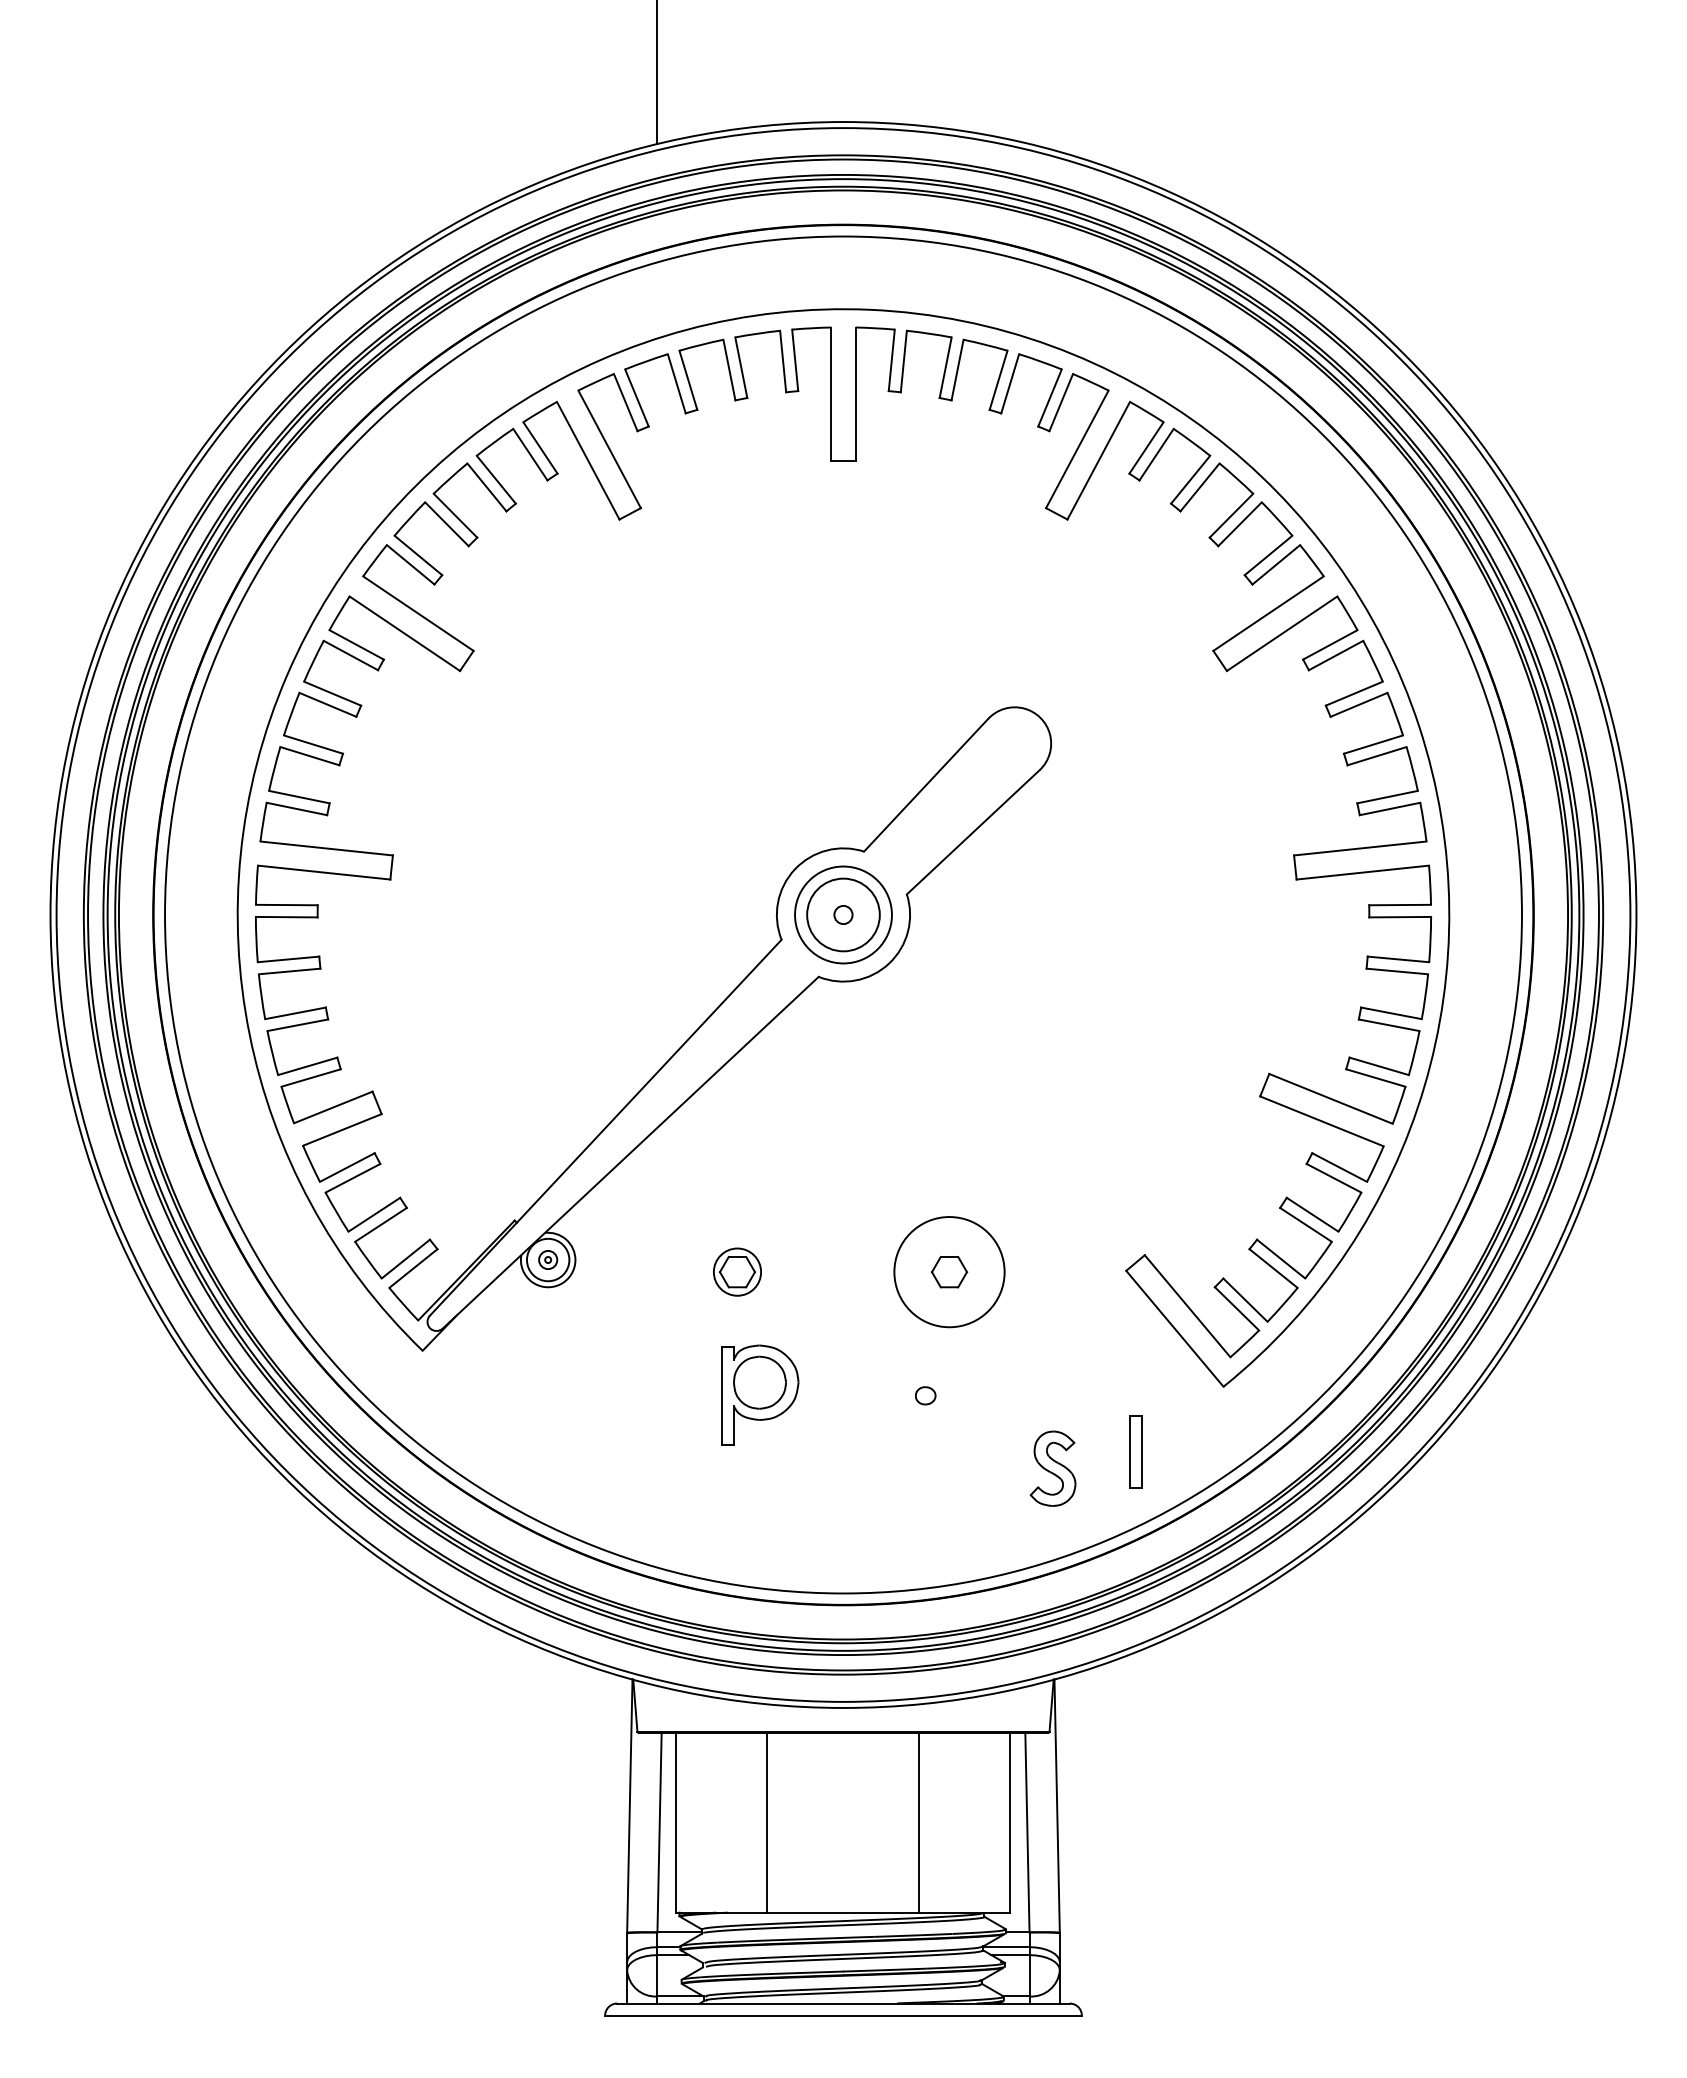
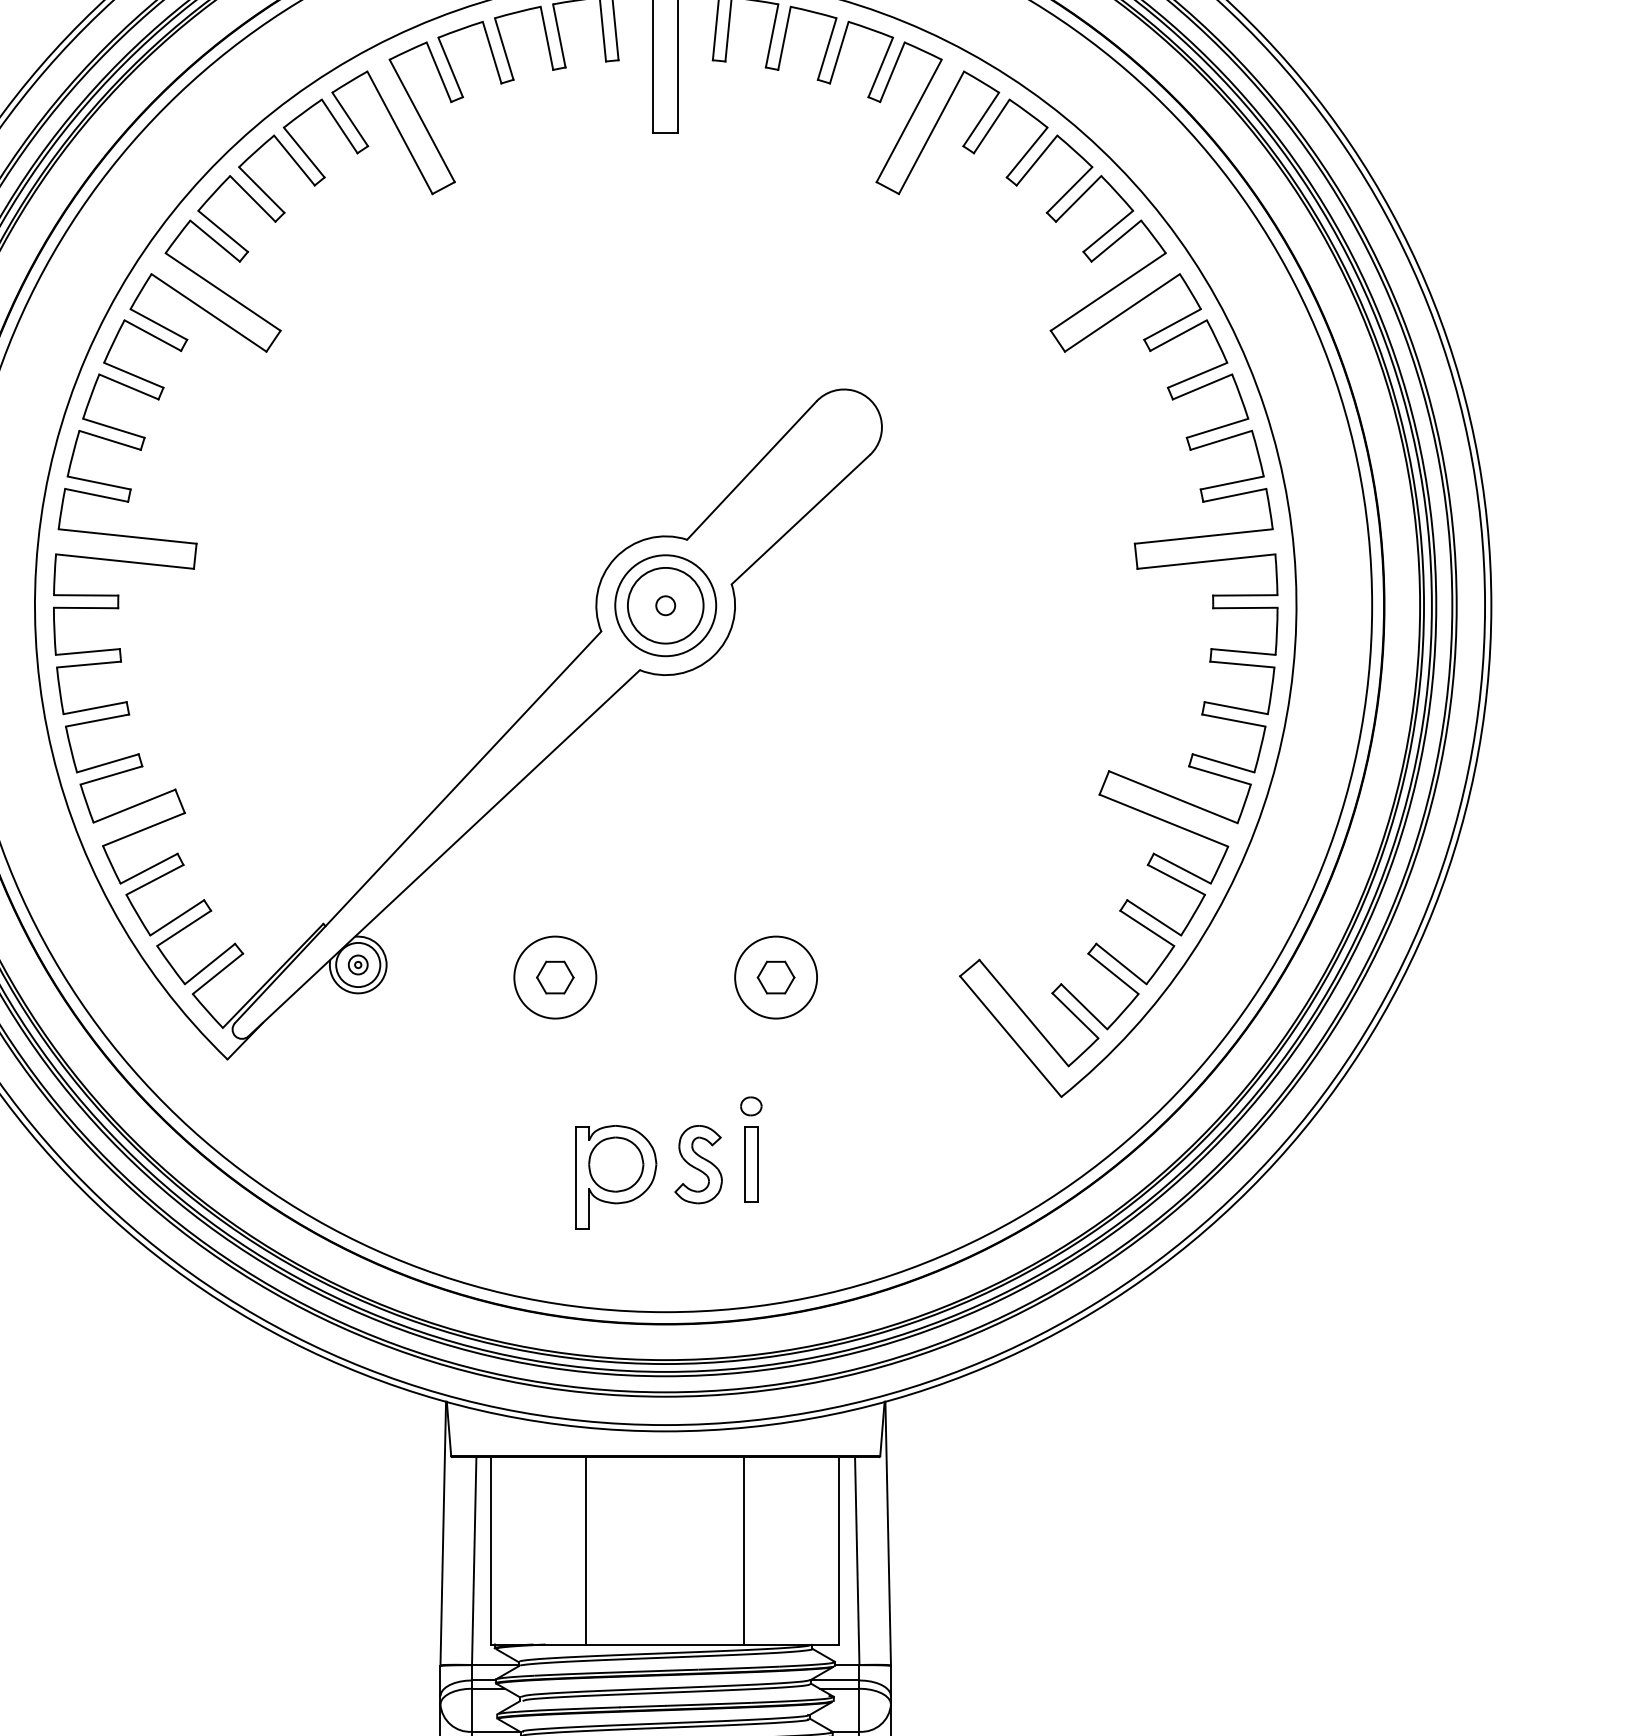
circle: (737, 1271) -> (555, 976), size x1.67
circle: (949, 1271) -> (776, 976), size x0.71
part: (760, 1394) -> (616, 1176), moved
part: (1135, 1451) -> (751, 1164), moved
part: (1052, 1468) -> (698, 1164), moved

